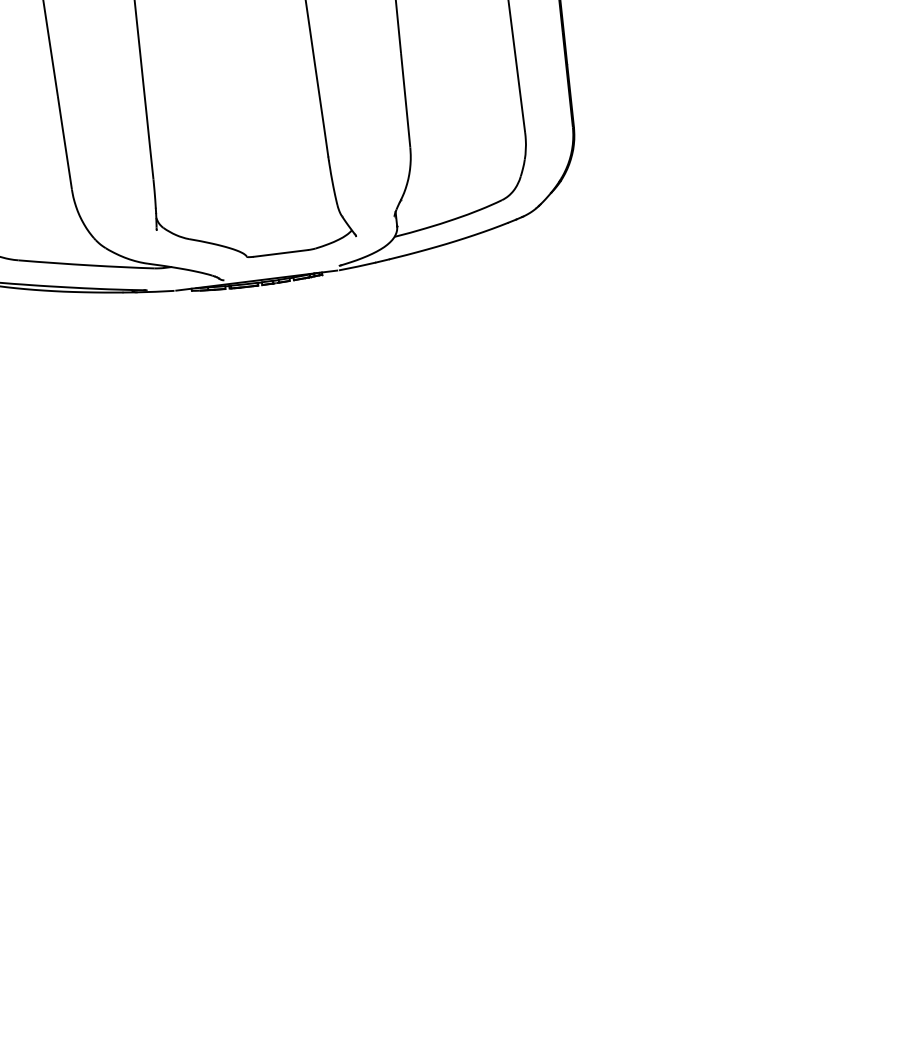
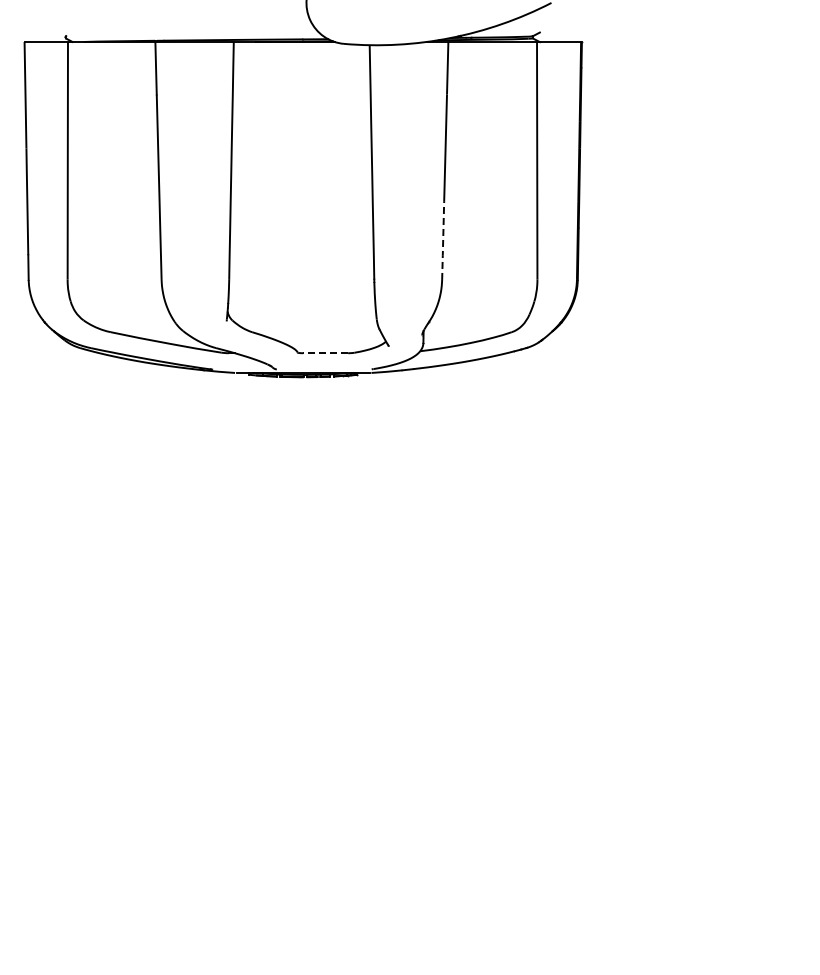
line: (406, 100) -> (443, 241), solid -> dashed
line: (280, 253) -> (325, 353), solid -> dashed

